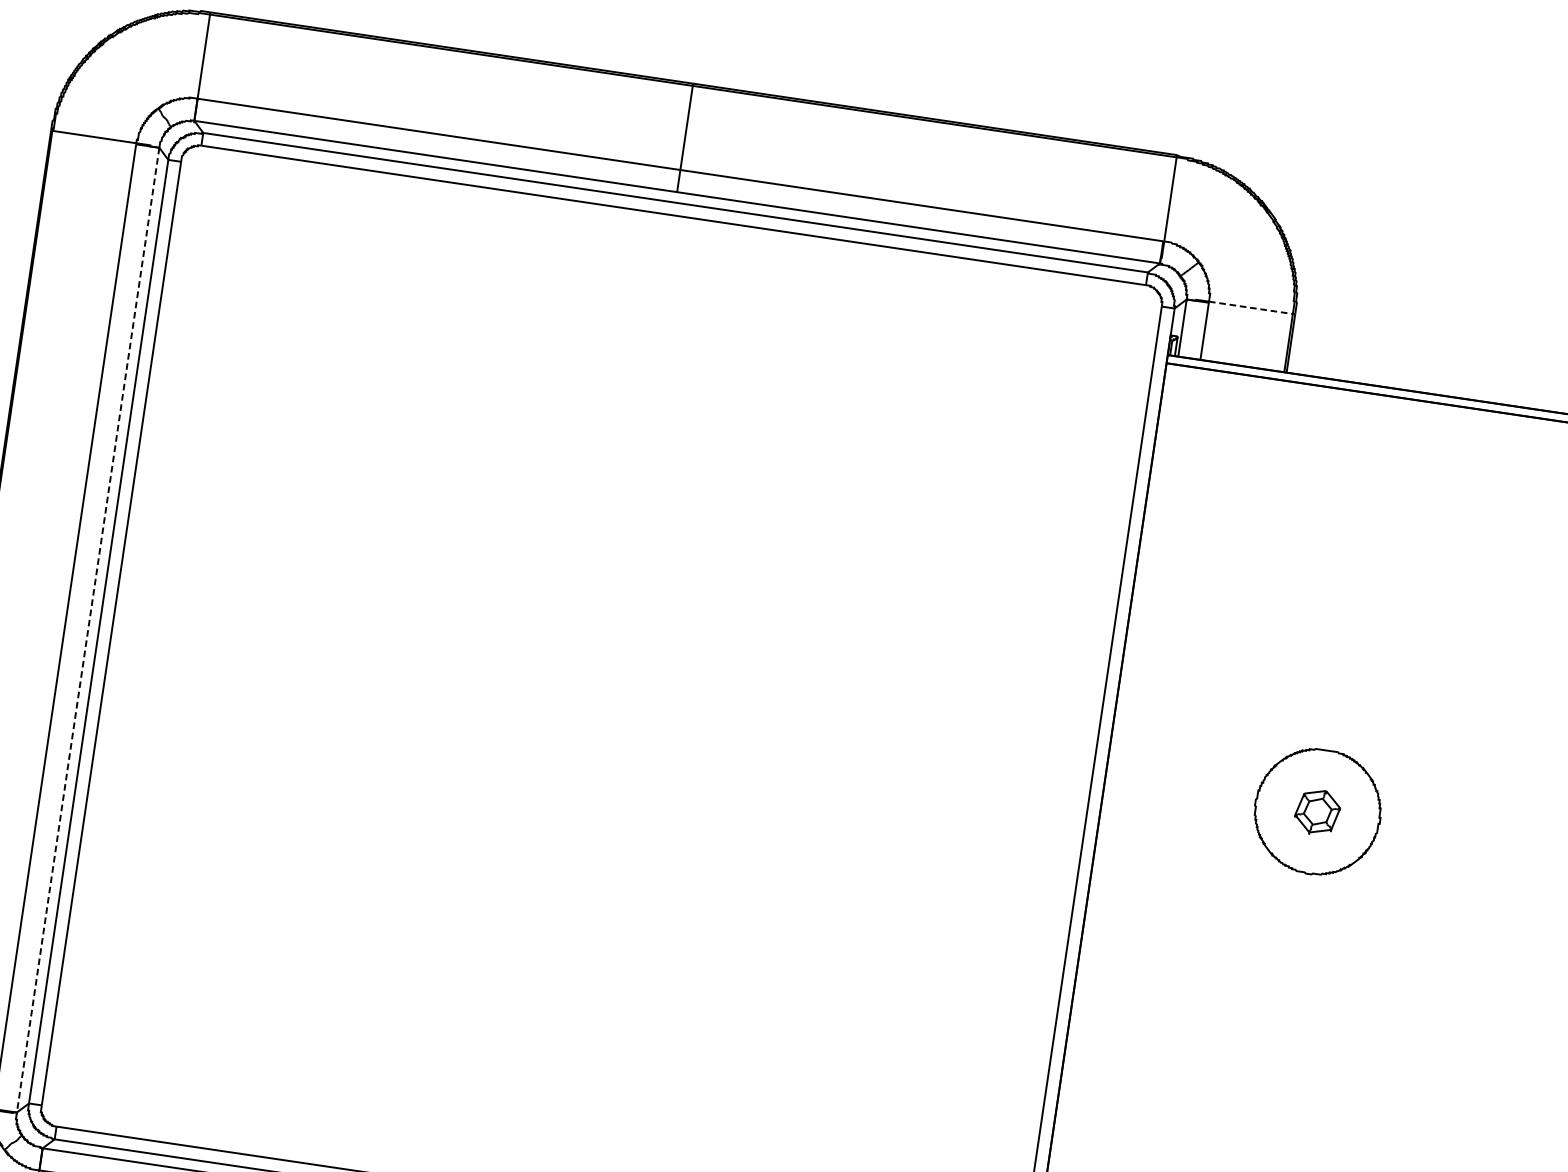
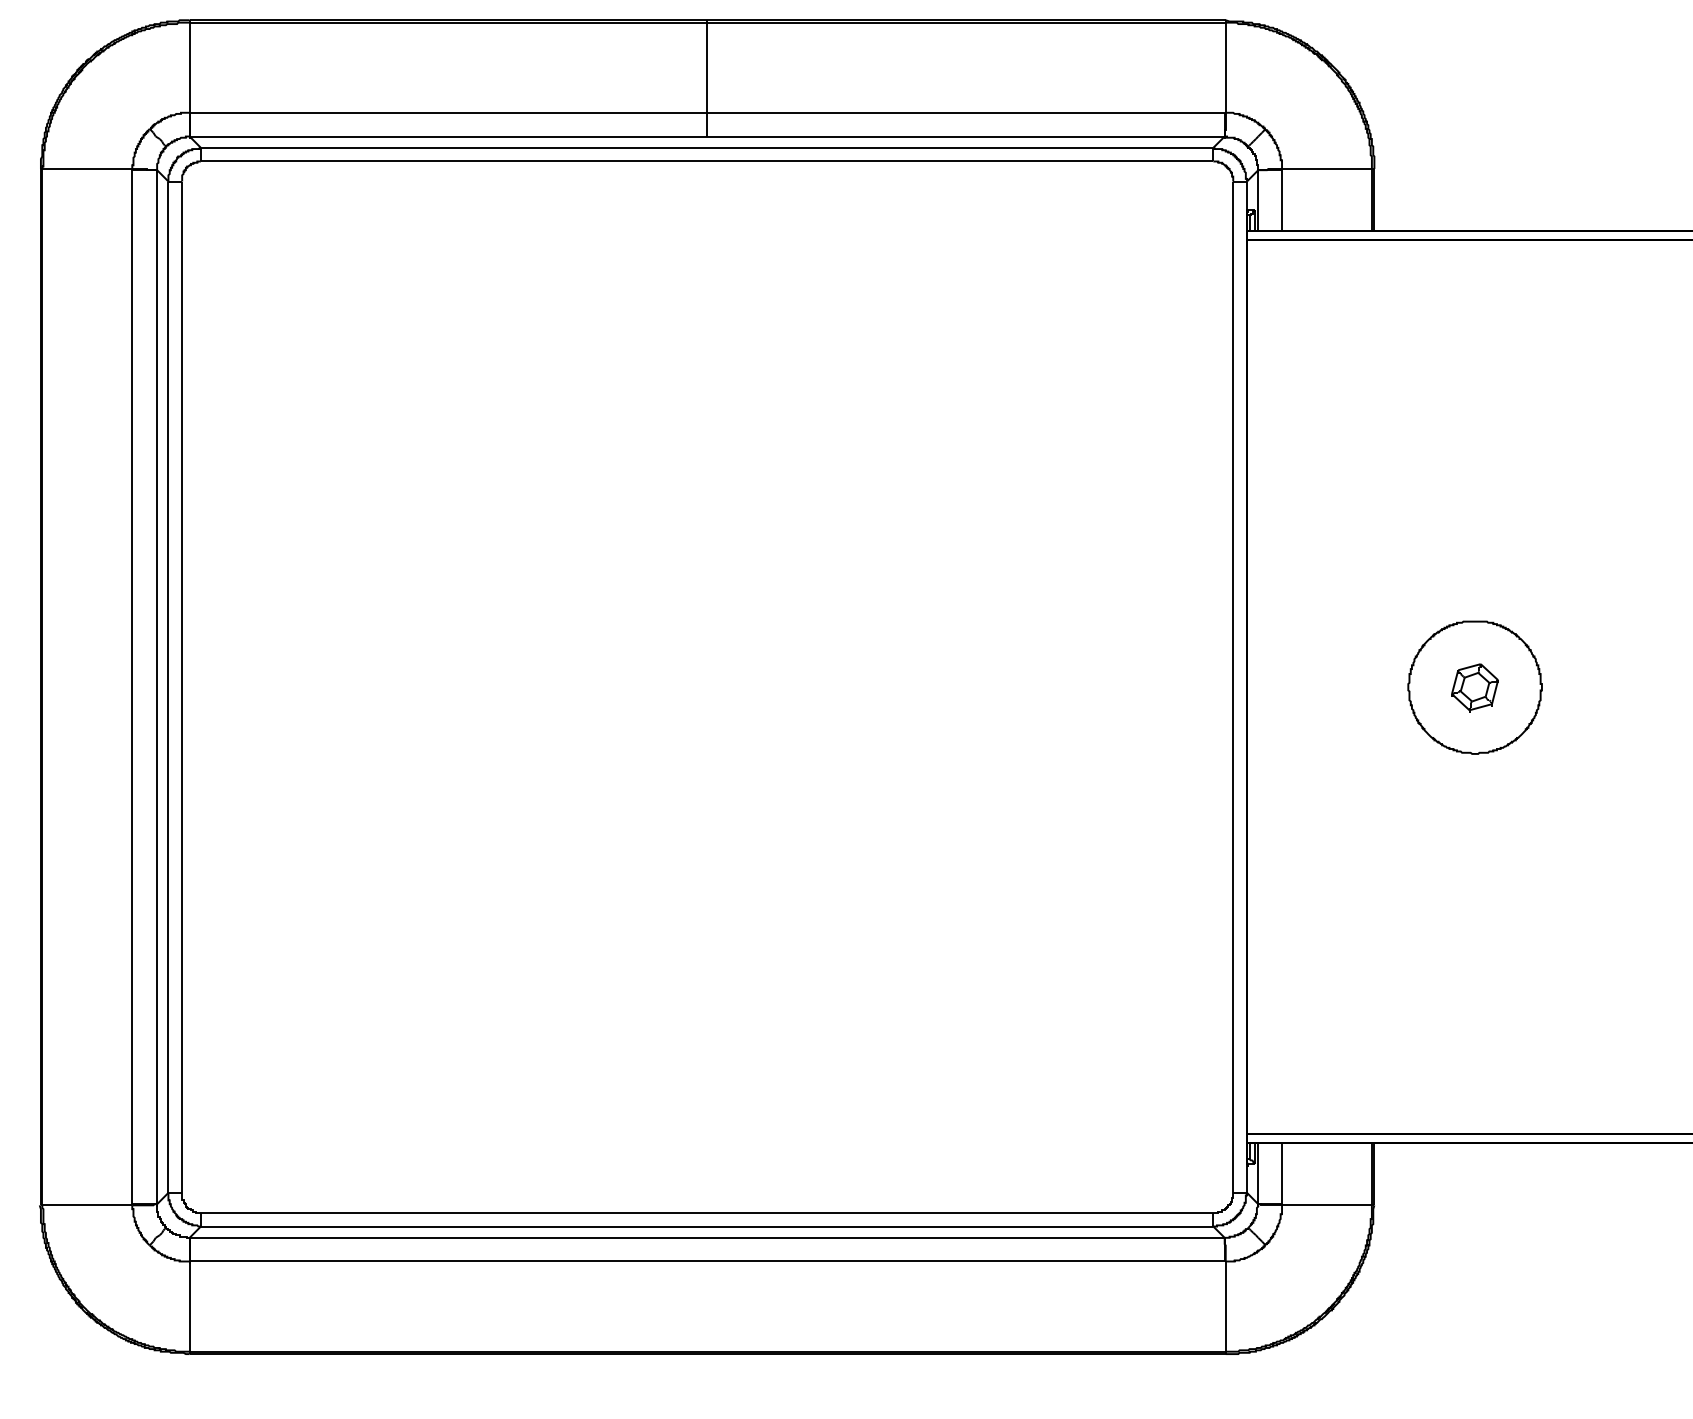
line: (1250, 307) -> (1326, 168), dashed -> solid
line: (88, 630) -> (157, 687), dashed -> solid

